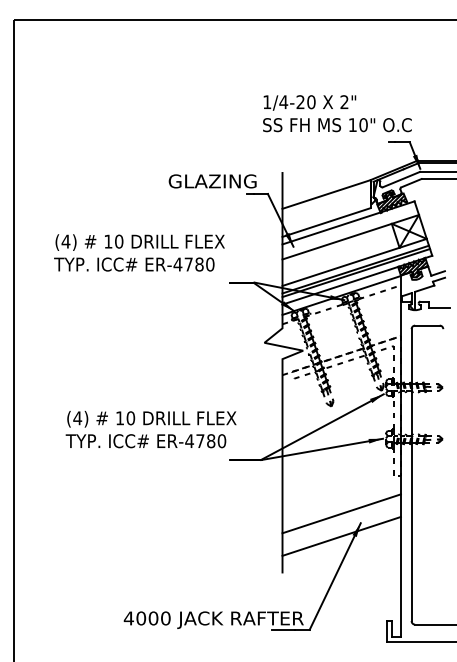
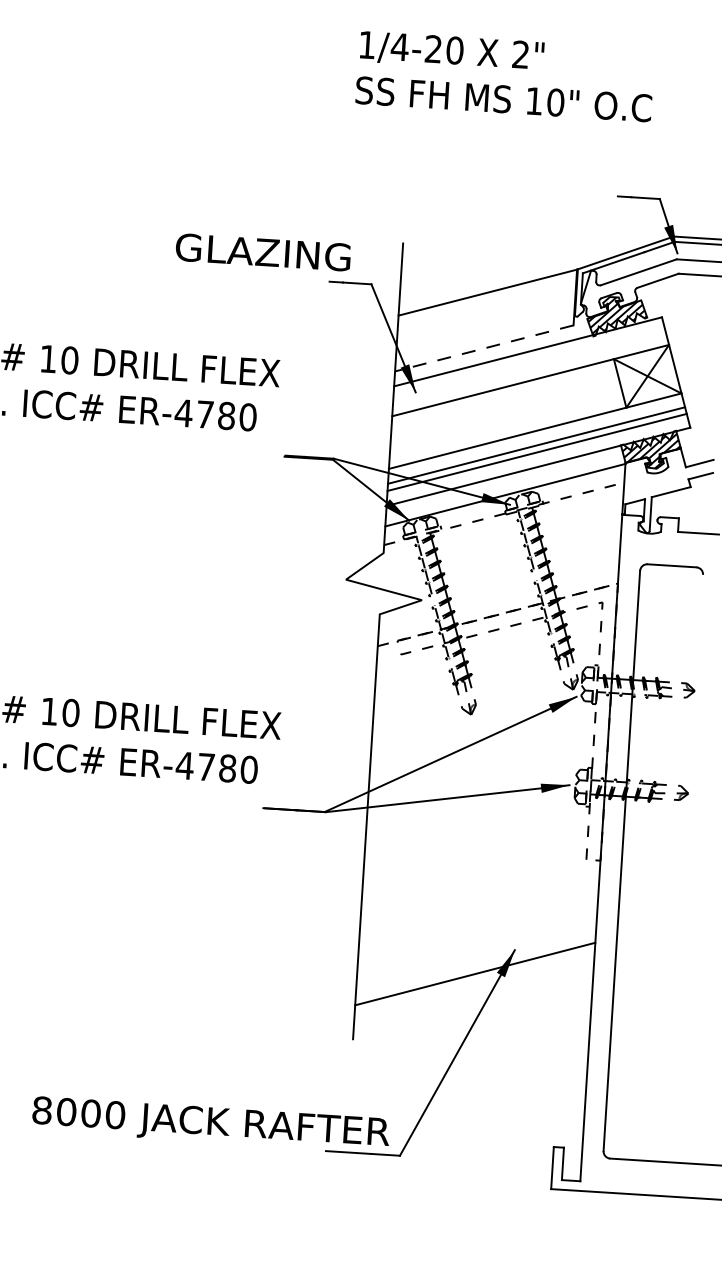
text: (337, 113) -> (505, 76), moved
line: (326, 222) -> (484, 348), solid -> dashed
line: (341, 513) -> (477, 928), removed
text: (128, 618) -> (41, 1110), 4000 -> 8000

